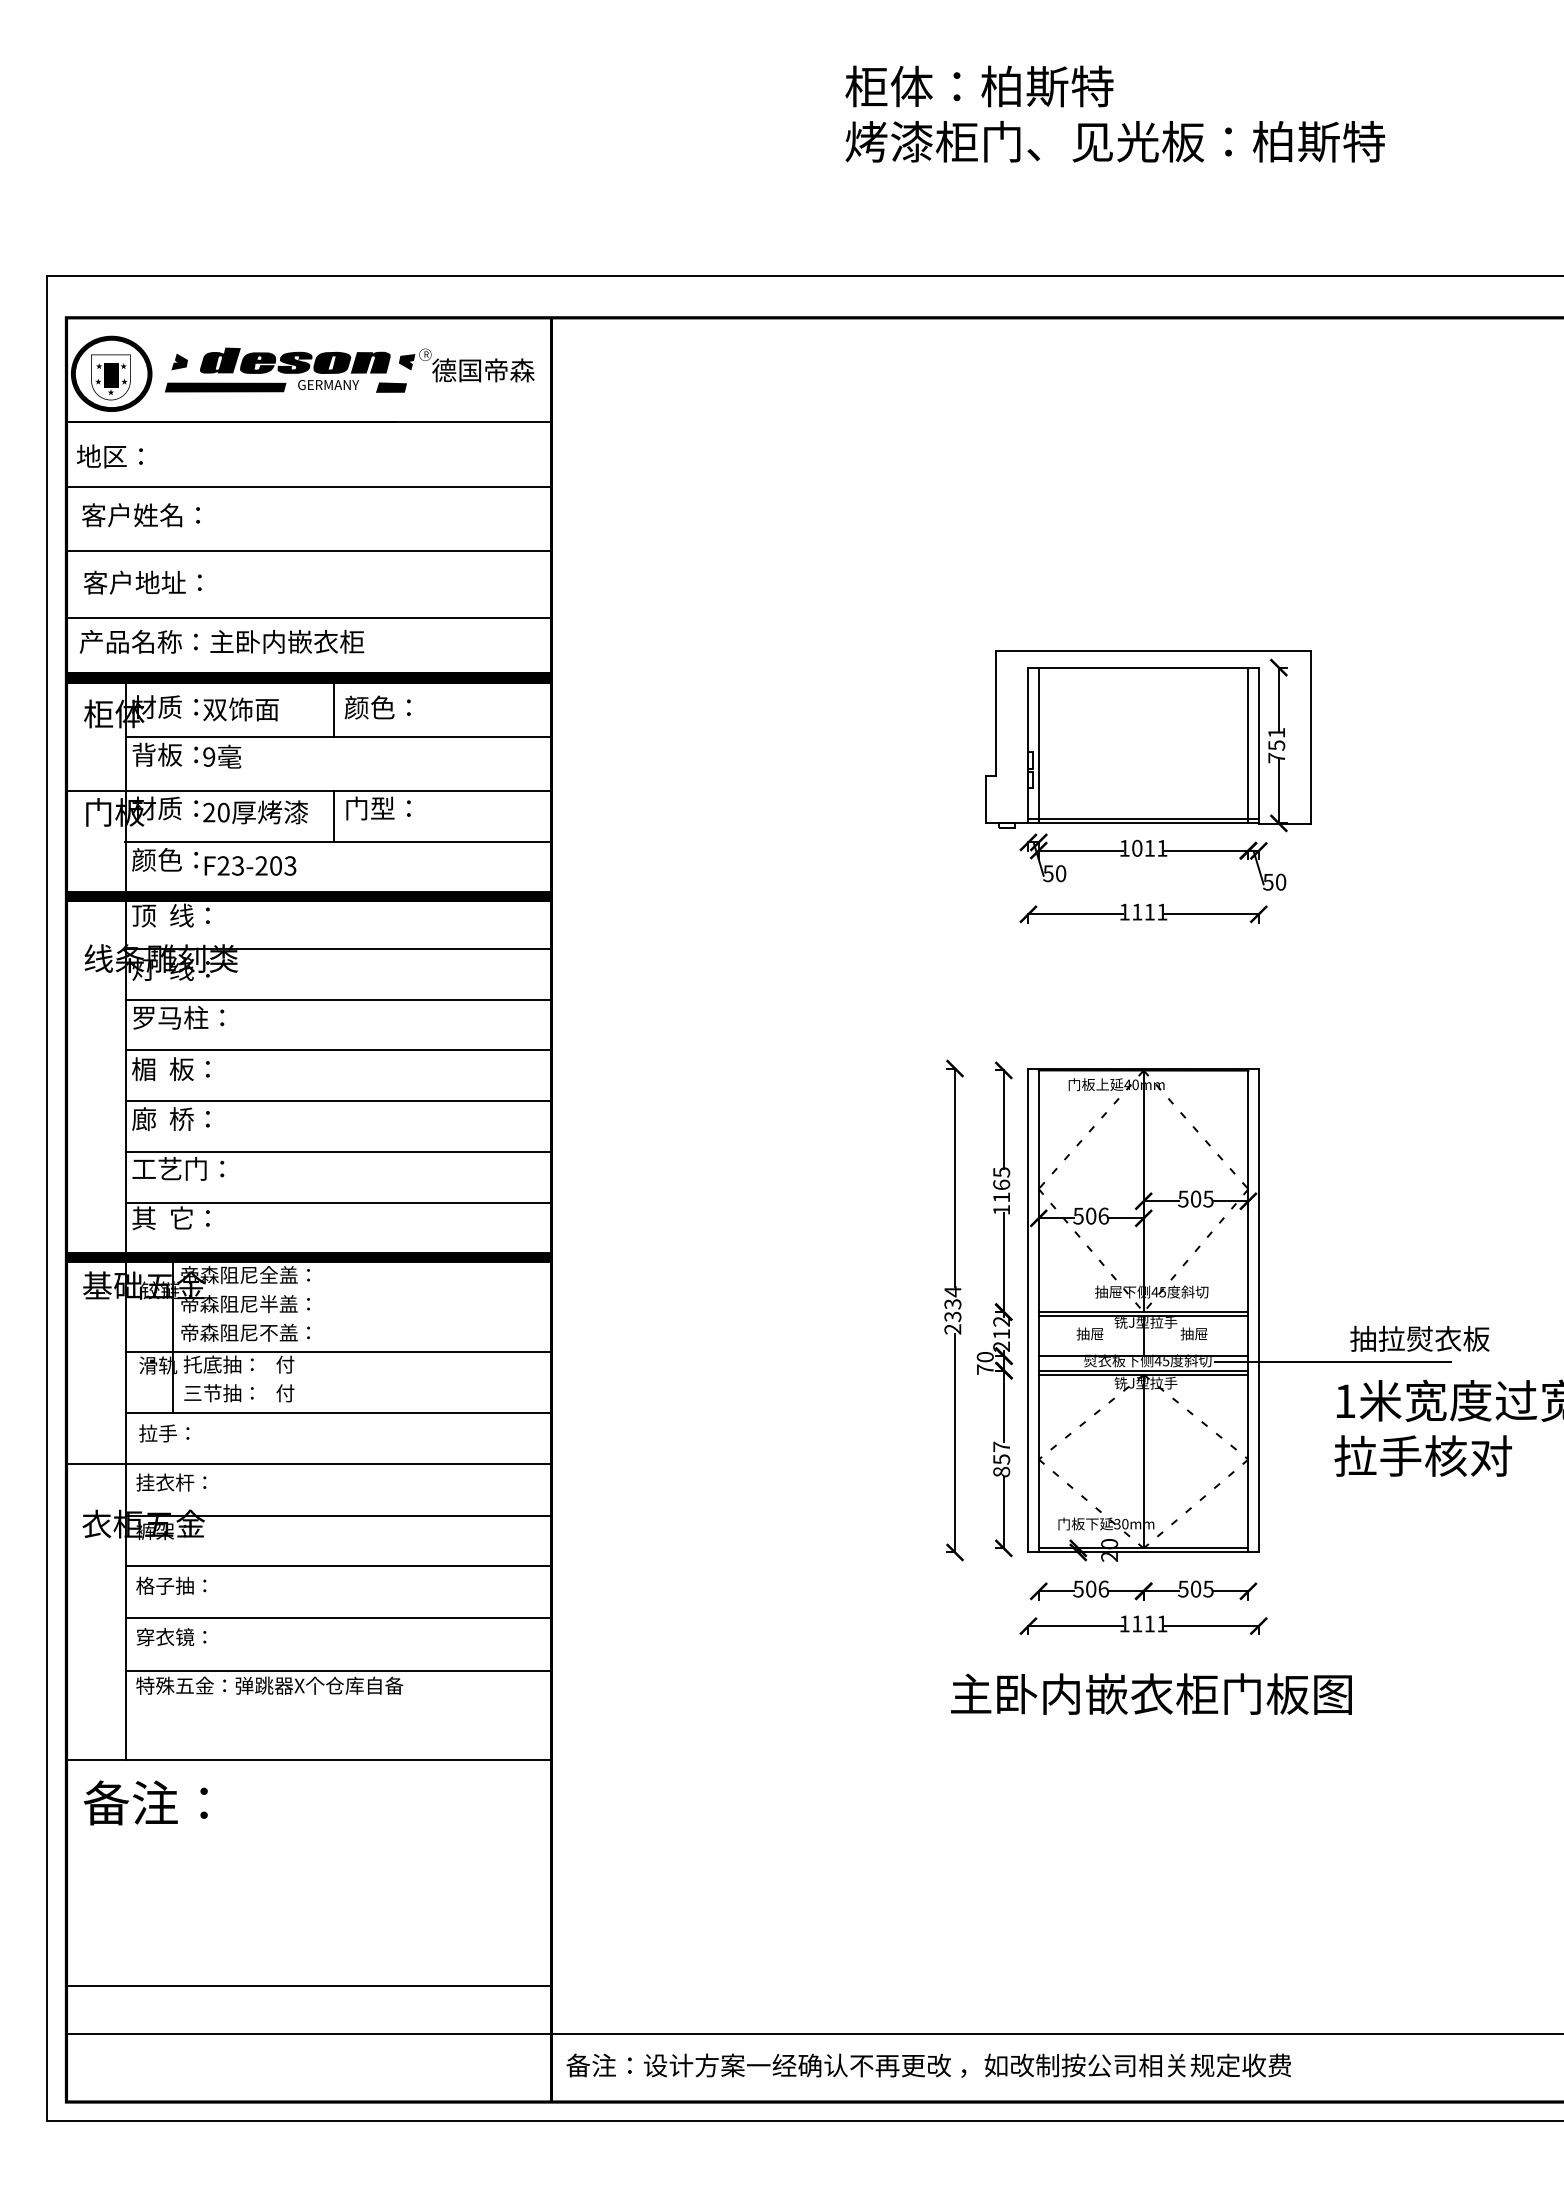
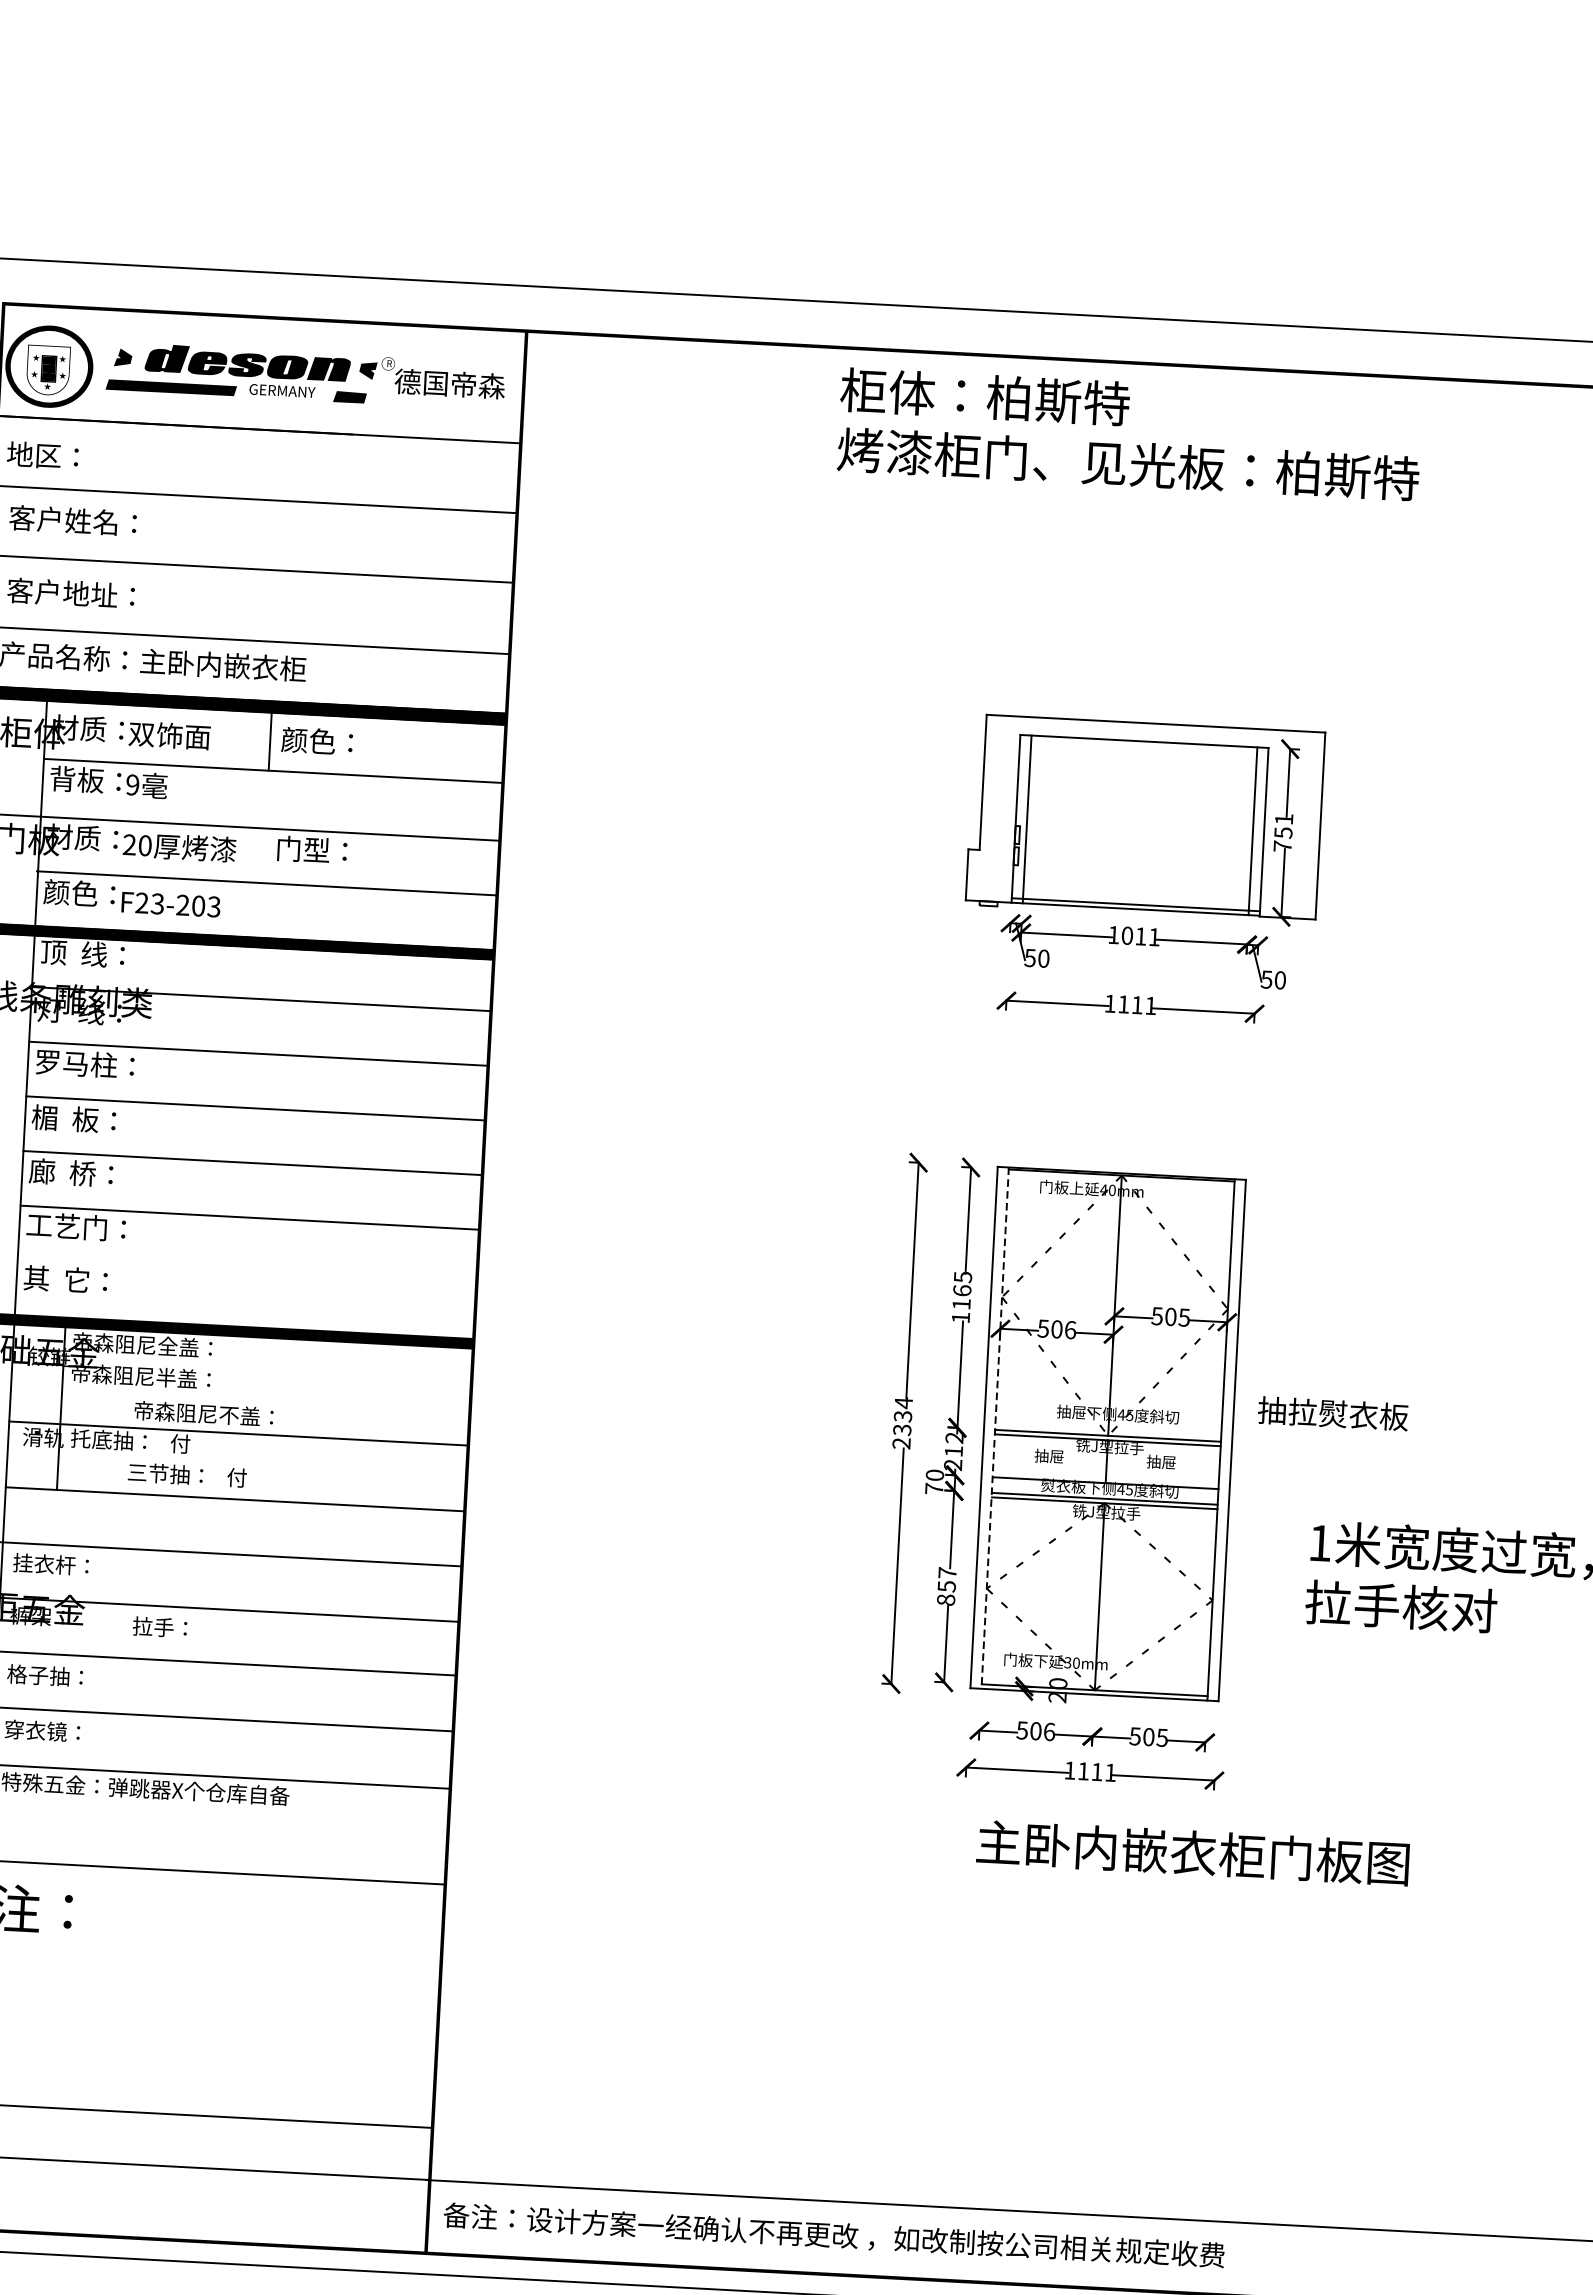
text: (1114, 113) -> (1129, 433), moved
line: (334, 815) -> (264, 855), removed
line: (338, 1202) -> (246, 1272), removed
line: (1038, 1310) -> (994, 1428), solid -> dashed
text: (245, 1332) -> (203, 1413), moved
text: (1419, 1338) -> (1332, 1413), moved
line: (1332, 1361) -> (1308, 1499), removed
text: (239, 1393) -> (187, 1475), moved
text: (164, 1433) -> (160, 1627), moved
text: (1151, 1693) -> (1193, 1852), moved

